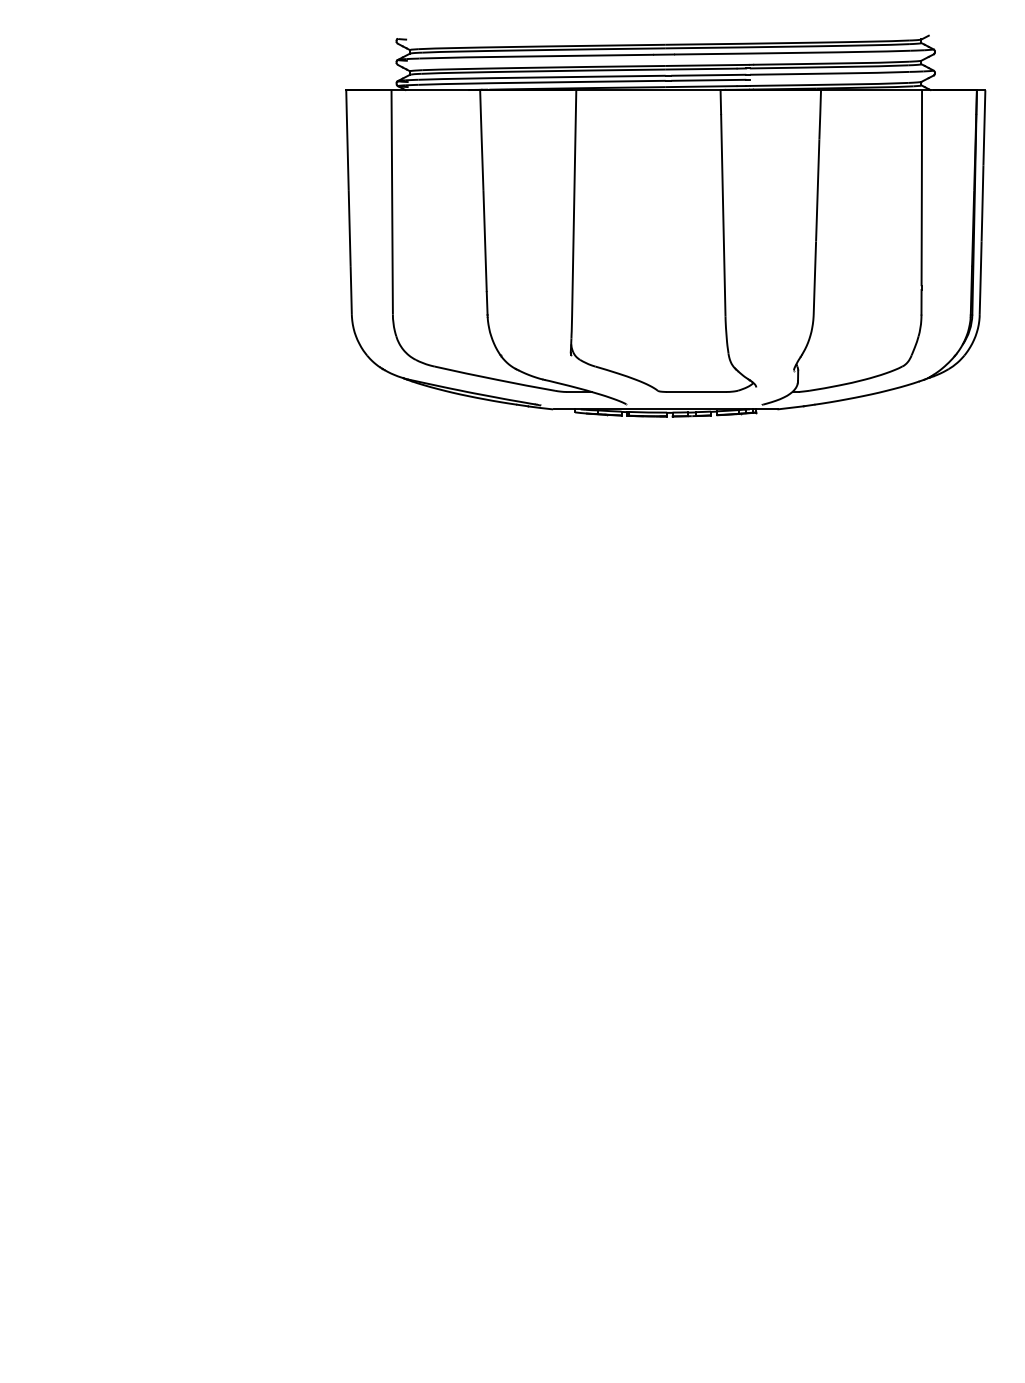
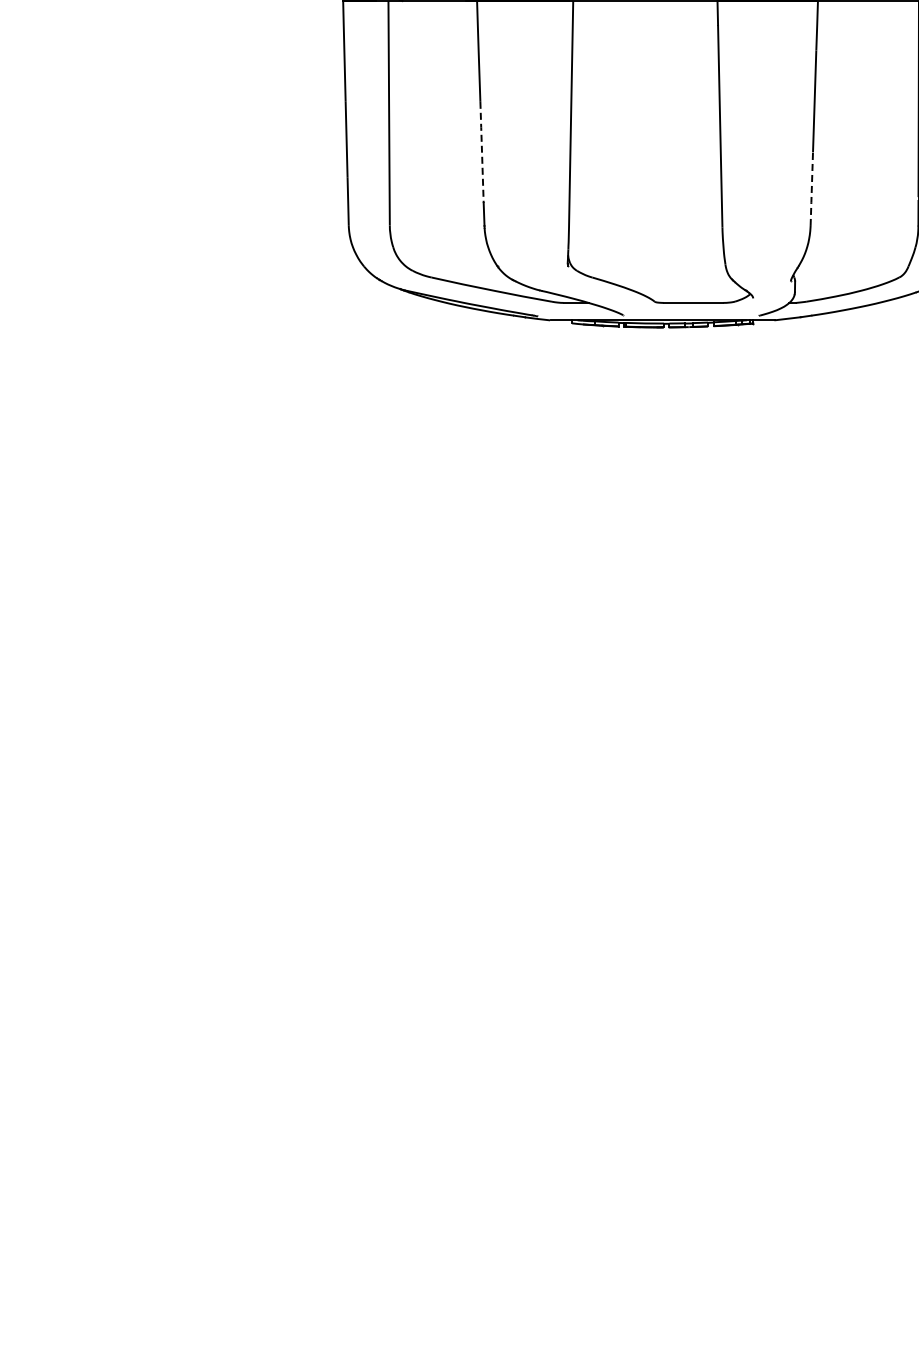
line: (485, 241) -> (482, 152), solid -> dashed
line: (814, 279) -> (811, 190), solid -> dashed

